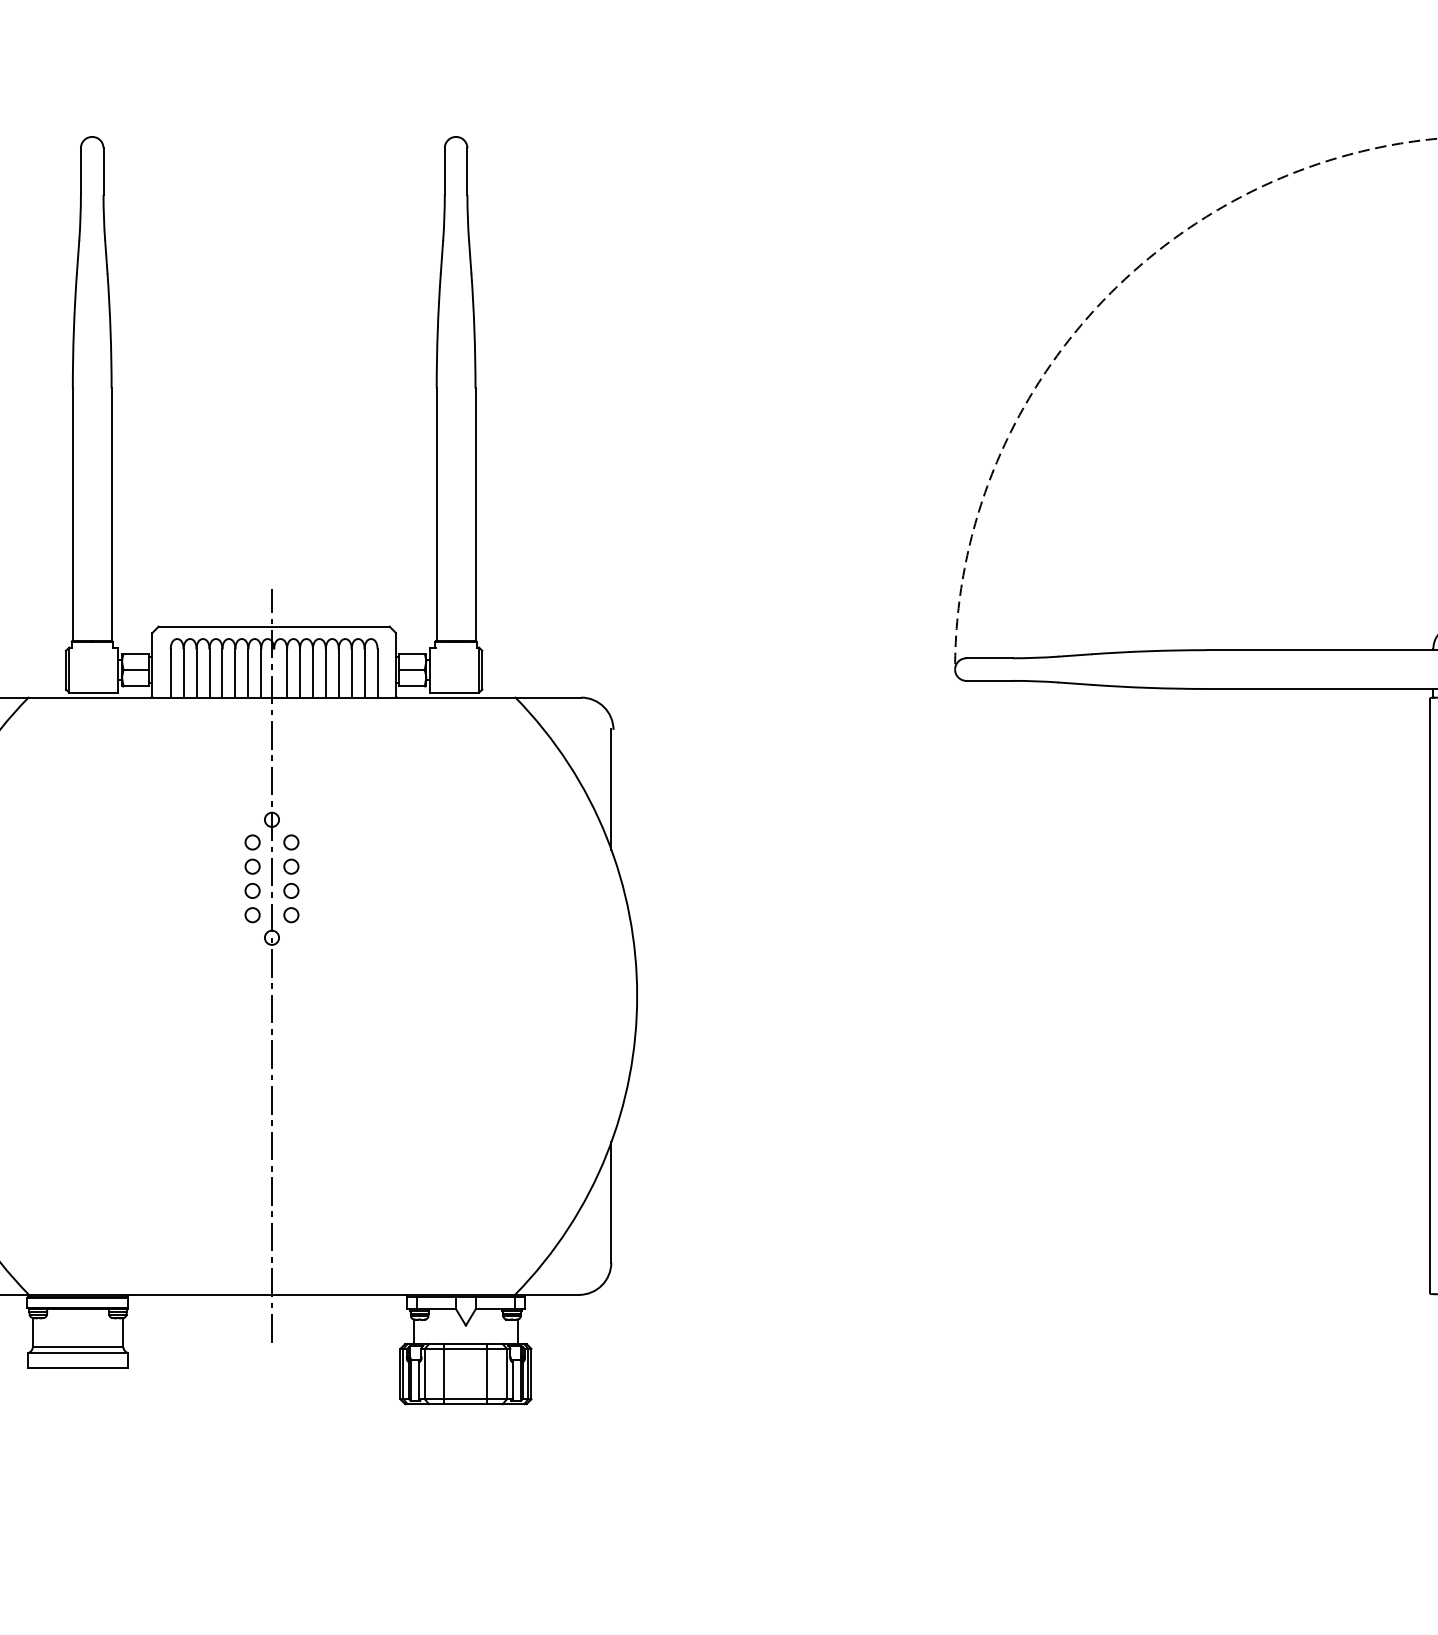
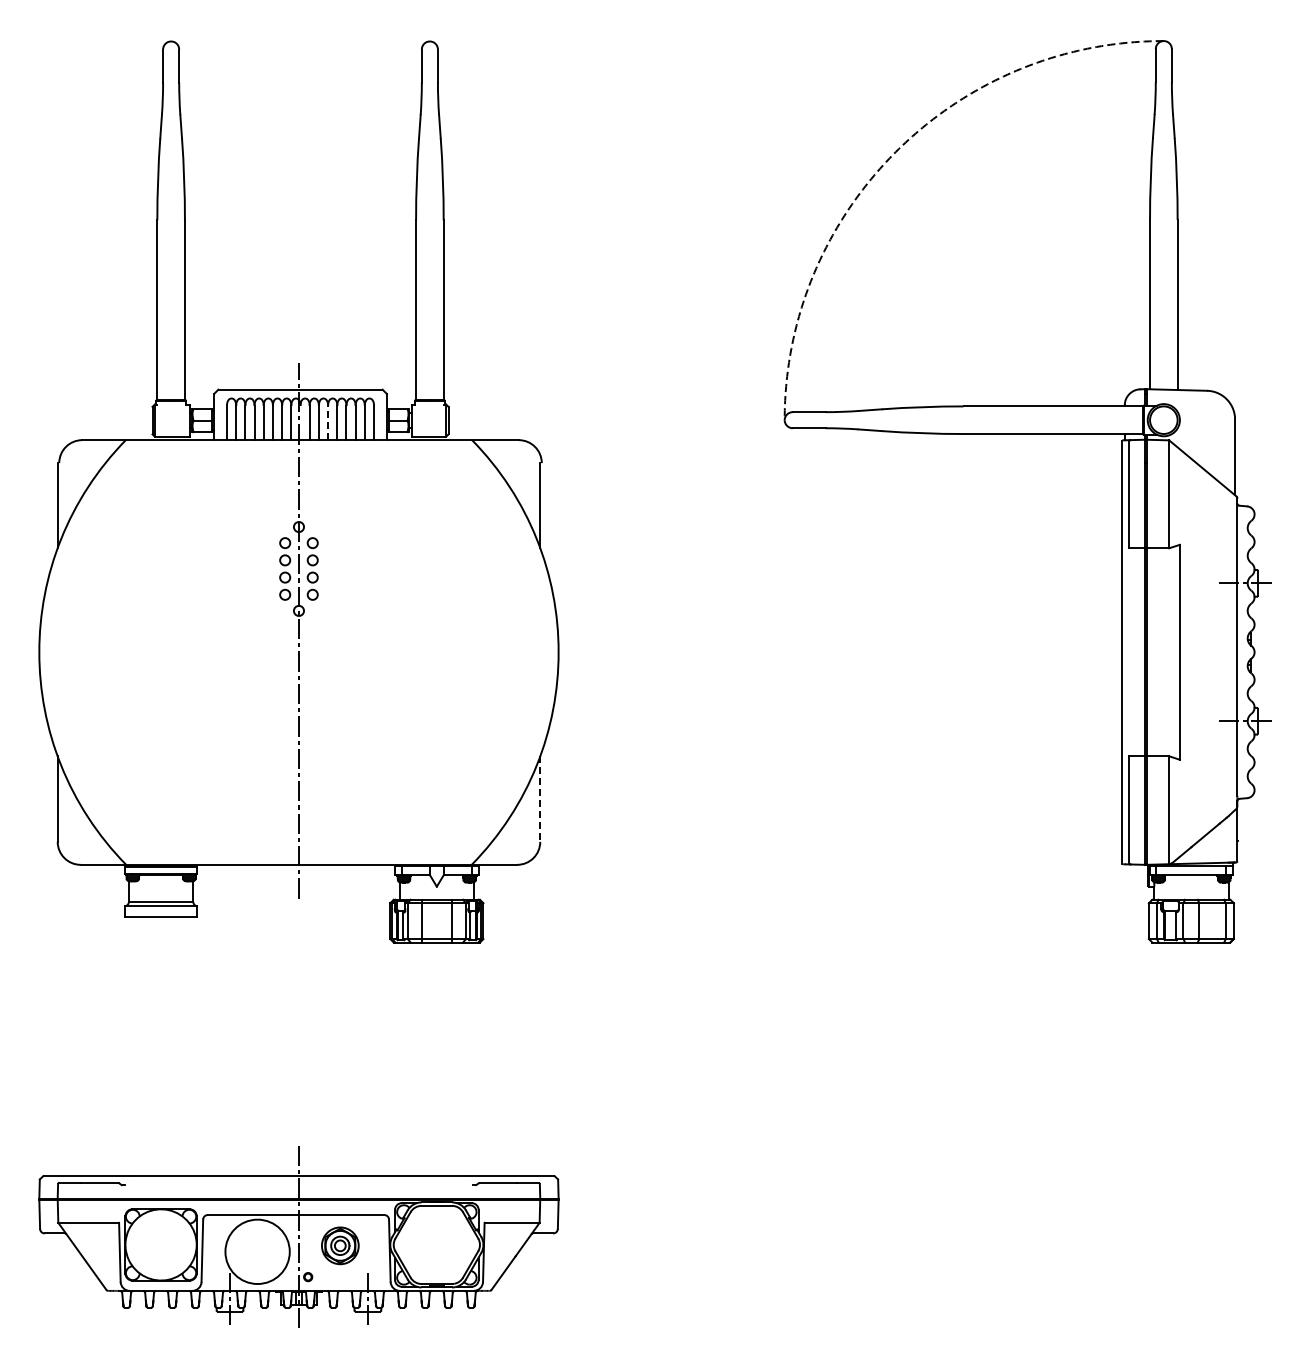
line: (313, 672) -> (328, 422), solid -> dashed
line: (611, 1203) -> (540, 799), solid -> dashed

